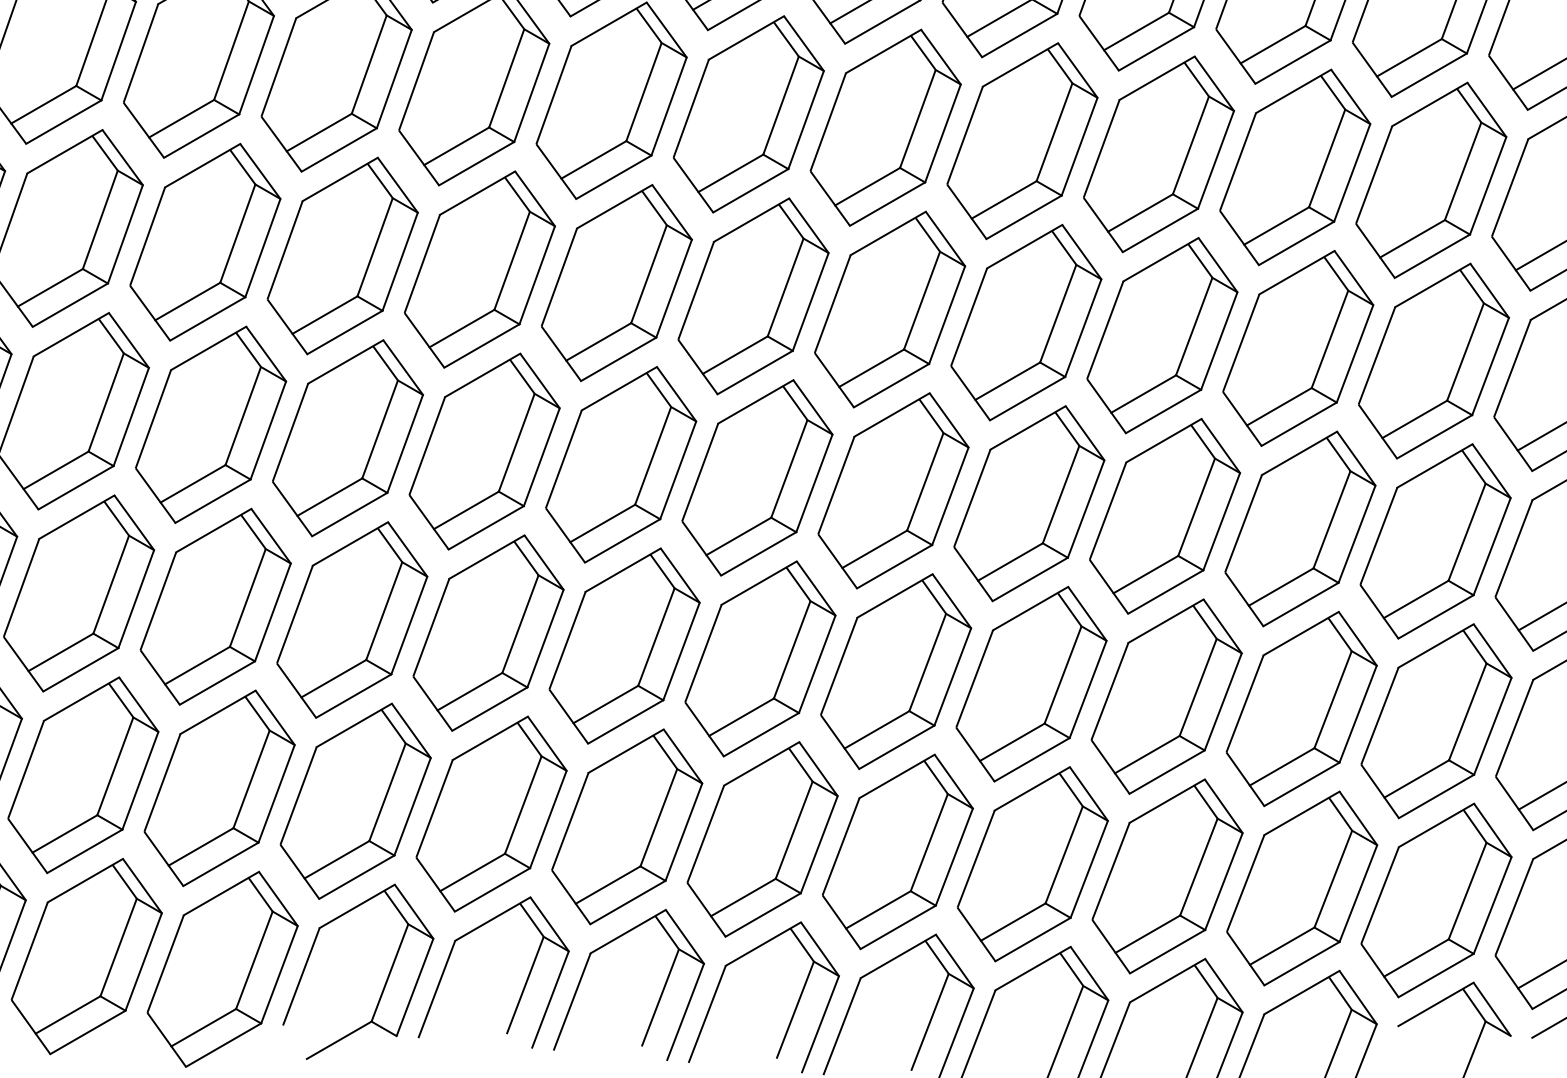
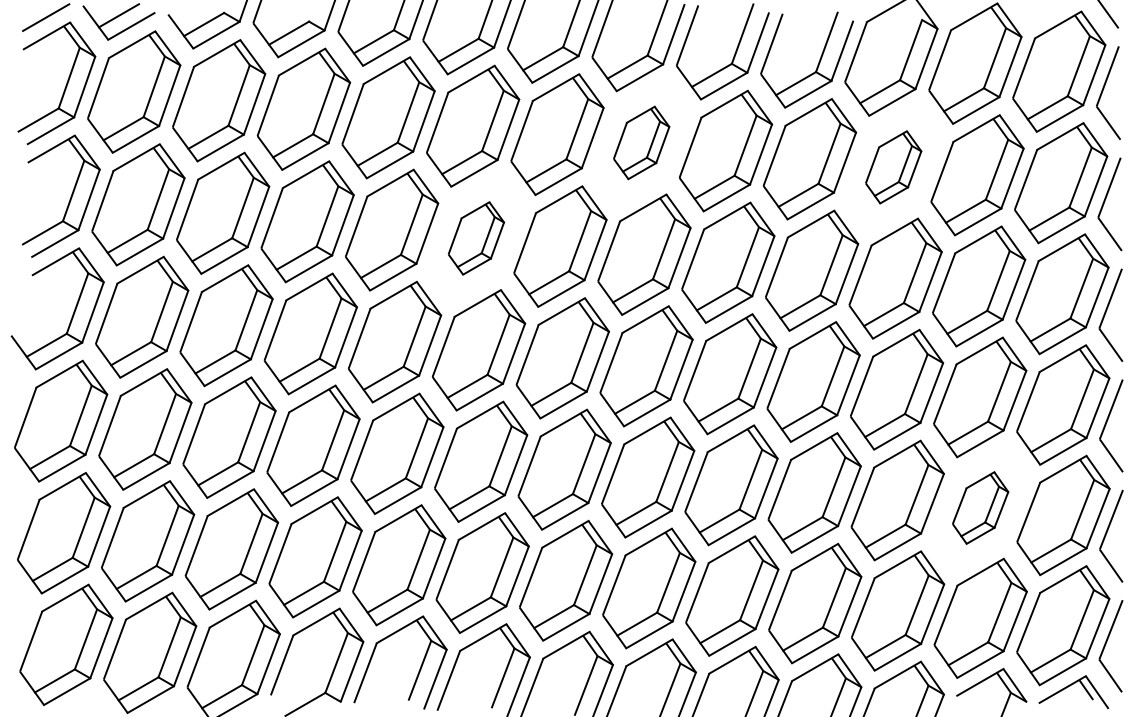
part: (885, 127) -> (641, 142), size x0.6
part: (1294, 167) -> (893, 167), size x0.6
part: (617, 283) -> (476, 238), size x0.6
part: (1436, 720) -> (980, 507), size x0.6

